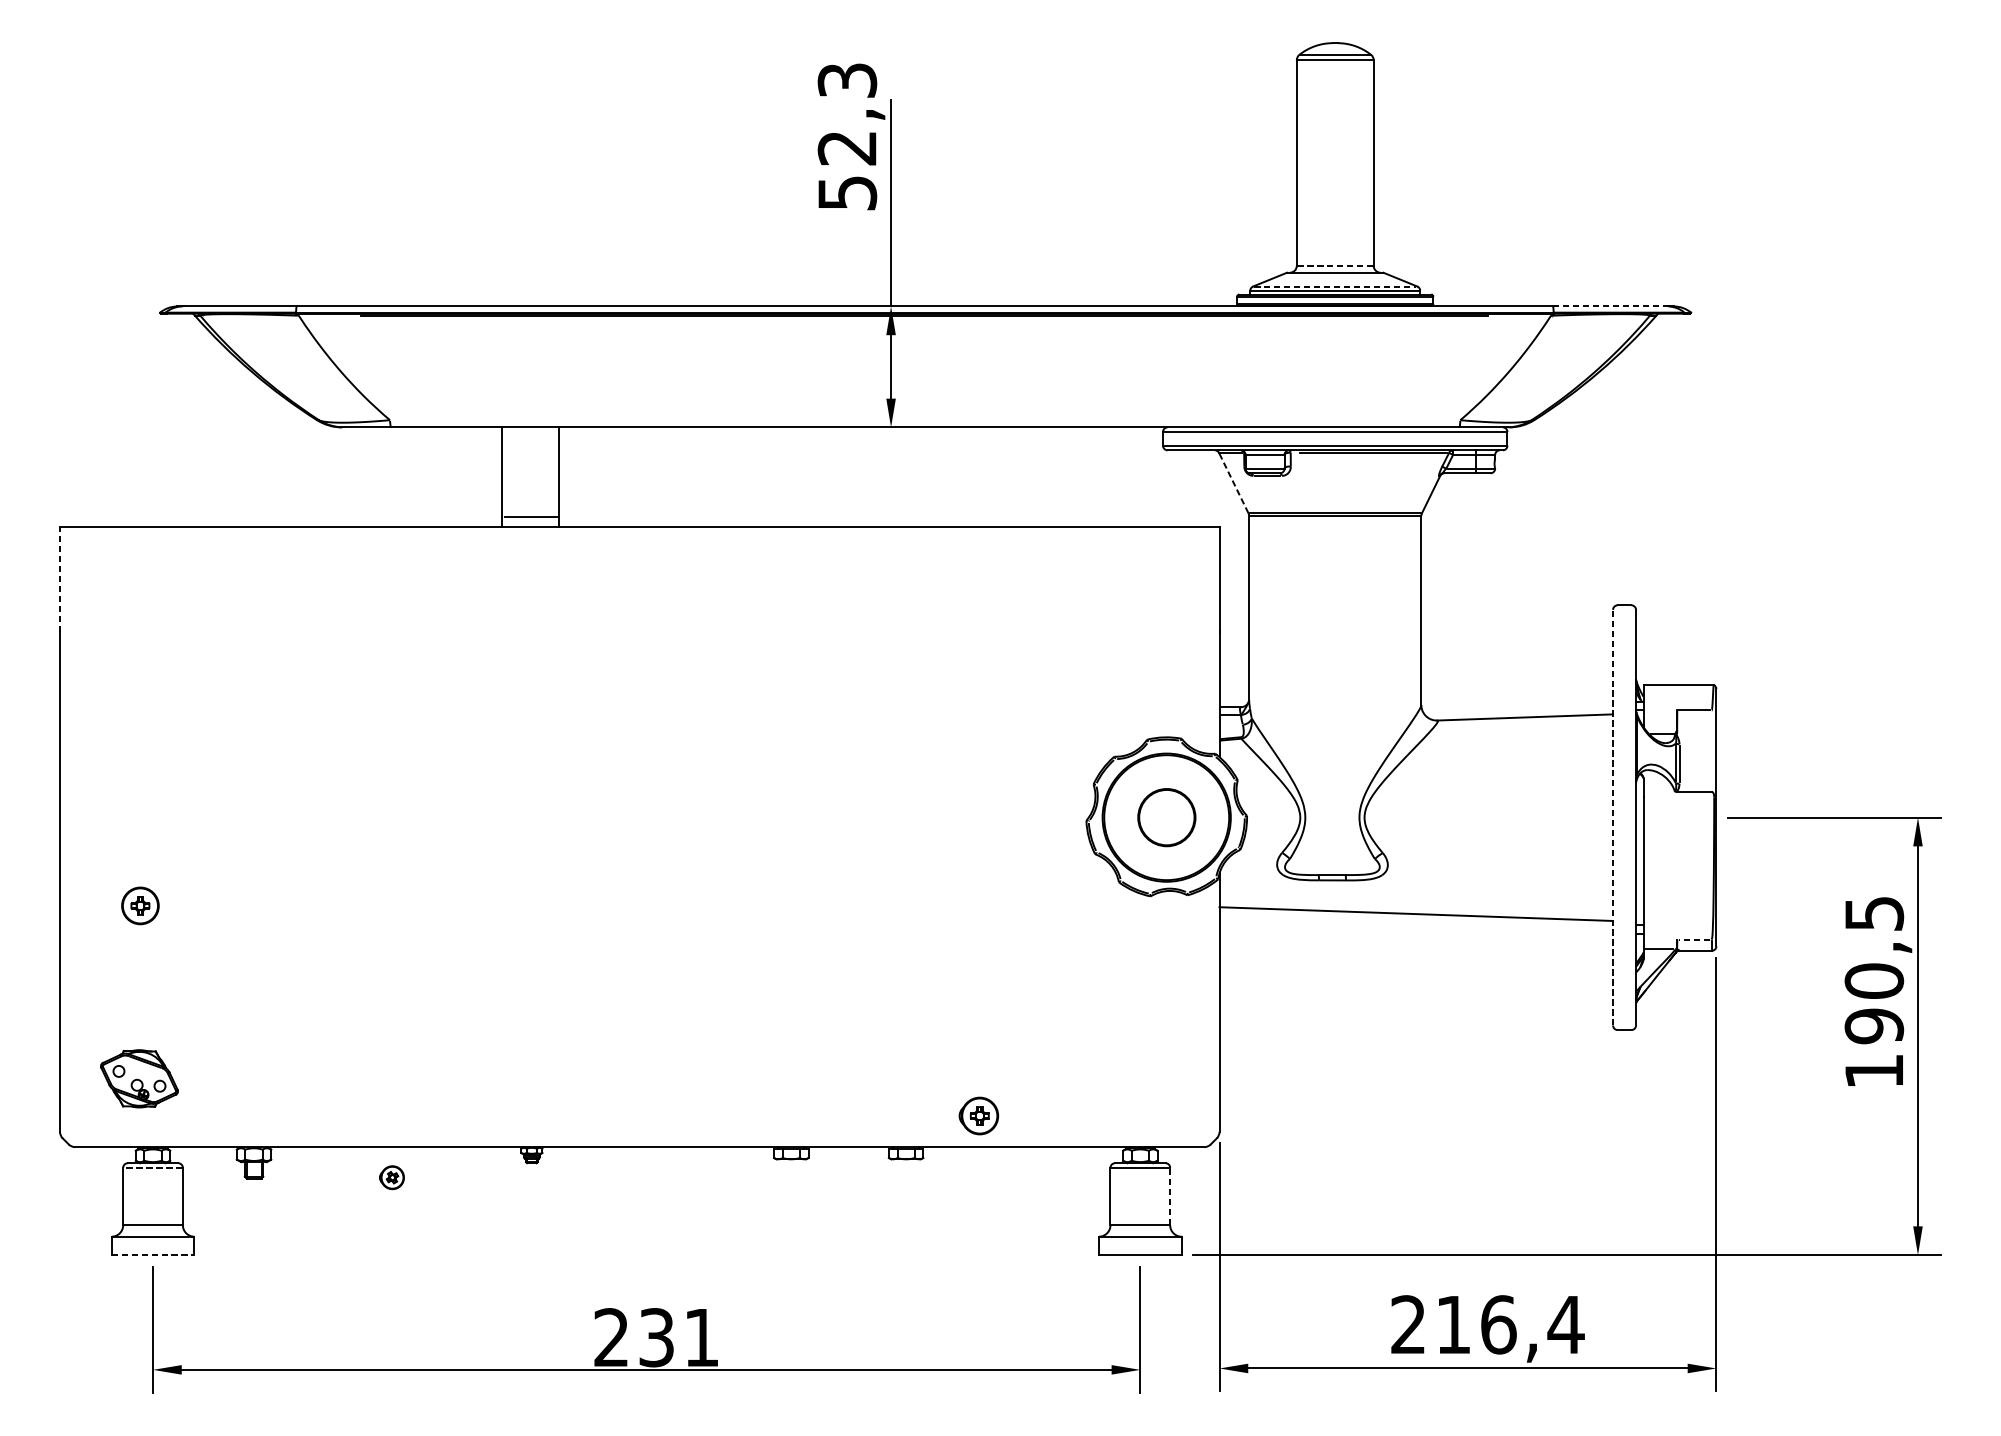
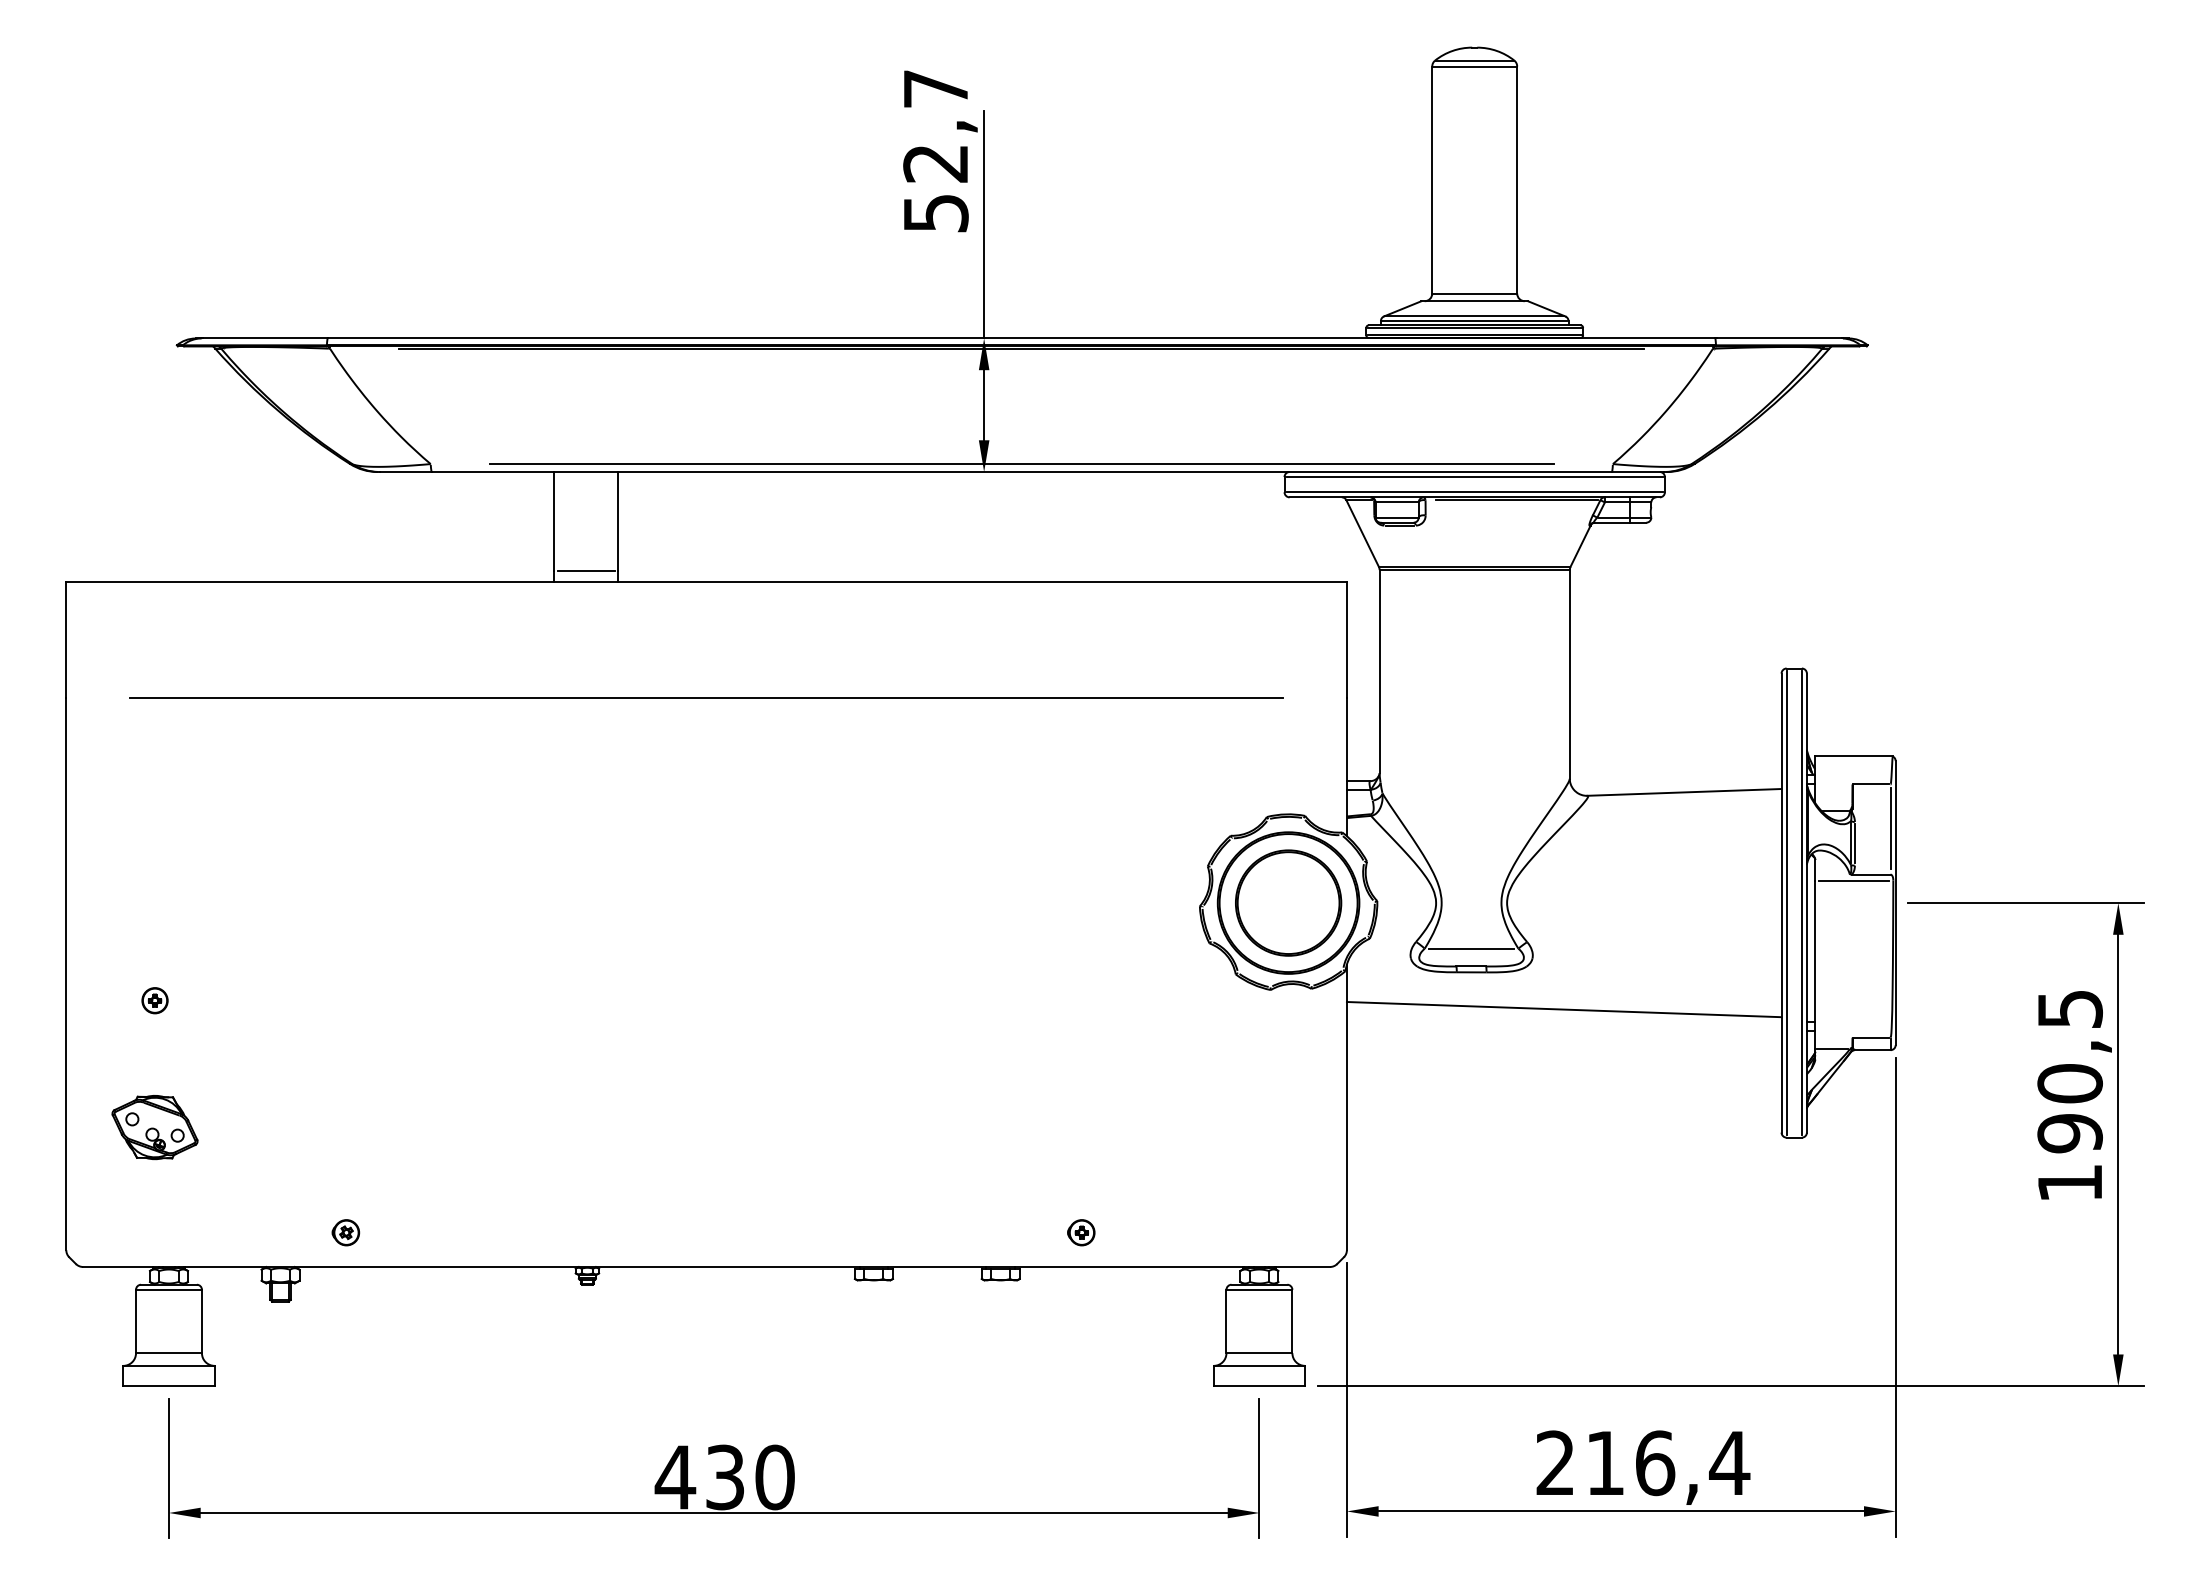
text: (847, 80) -> (935, 88), 52,3 -> 52,7
line: (1335, 265) -> (1474, 293), dashed -> solid
line: (1335, 286) -> (1474, 316), dashed -> solid
line: (1611, 306) -> (1779, 338), dashed -> solid
line: (924, 420) -> (1021, 464), added
line: (1233, 483) -> (1362, 533), dashed -> solid
line: (60, 579) -> (66, 640), dashed -> solid
line: (639, 631) -> (706, 697), added
line: (1711, 750) -> (1890, 828), added
line: (1679, 797) -> (1854, 880), added
part: (1166, 817) -> (1288, 902), size x1.67
line: (1613, 817) -> (1781, 902), dashed -> solid
line: (1617, 817) -> (1786, 902), added
line: (1631, 817) -> (1801, 902), added
line: (1332, 858) -> (1471, 948), added
part: (139, 905) -> (154, 1000), size x0.62
line: (1694, 939) -> (1871, 1037), dashed -> solid
part: (139, 1078) -> (154, 1127), moved
part: (979, 1115) -> (1081, 1232), size x0.62
line: (153, 1167) -> (169, 1289), dashed -> solid
part: (391, 1177) -> (345, 1232), moved
line: (1170, 1196) -> (1292, 1321), dashed -> solid
line: (153, 1255) -> (169, 1386), dashed -> solid
text: (655, 1337) -> (724, 1477), 231 -> 430

